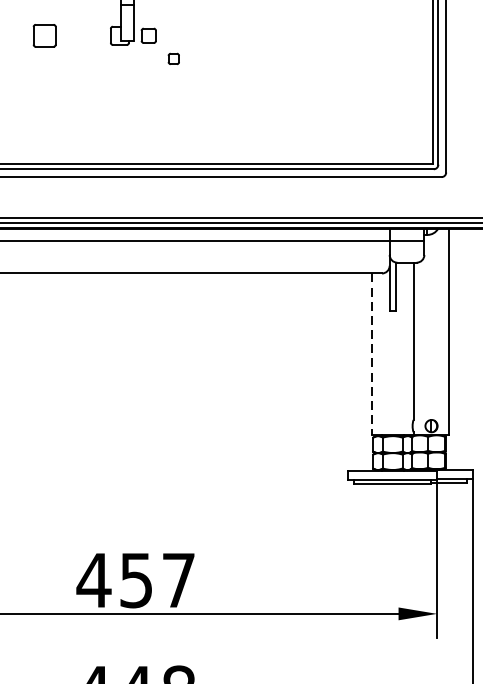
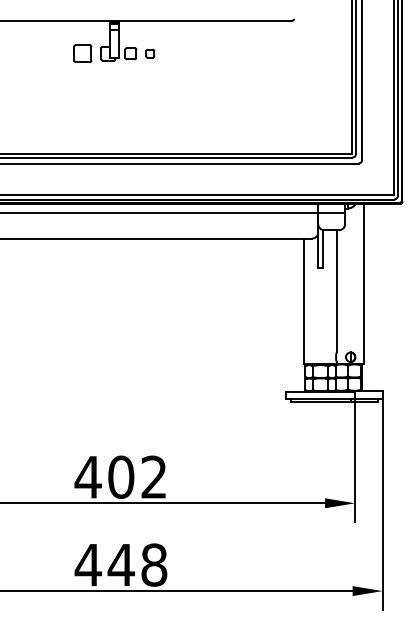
part: (44, 35) -> (82, 53), moved
part: (174, 58) -> (150, 53), moved
line: (372, 354) -> (304, 301), dashed -> solid
text: (157, 579) -> (137, 476), 457 -> 402

